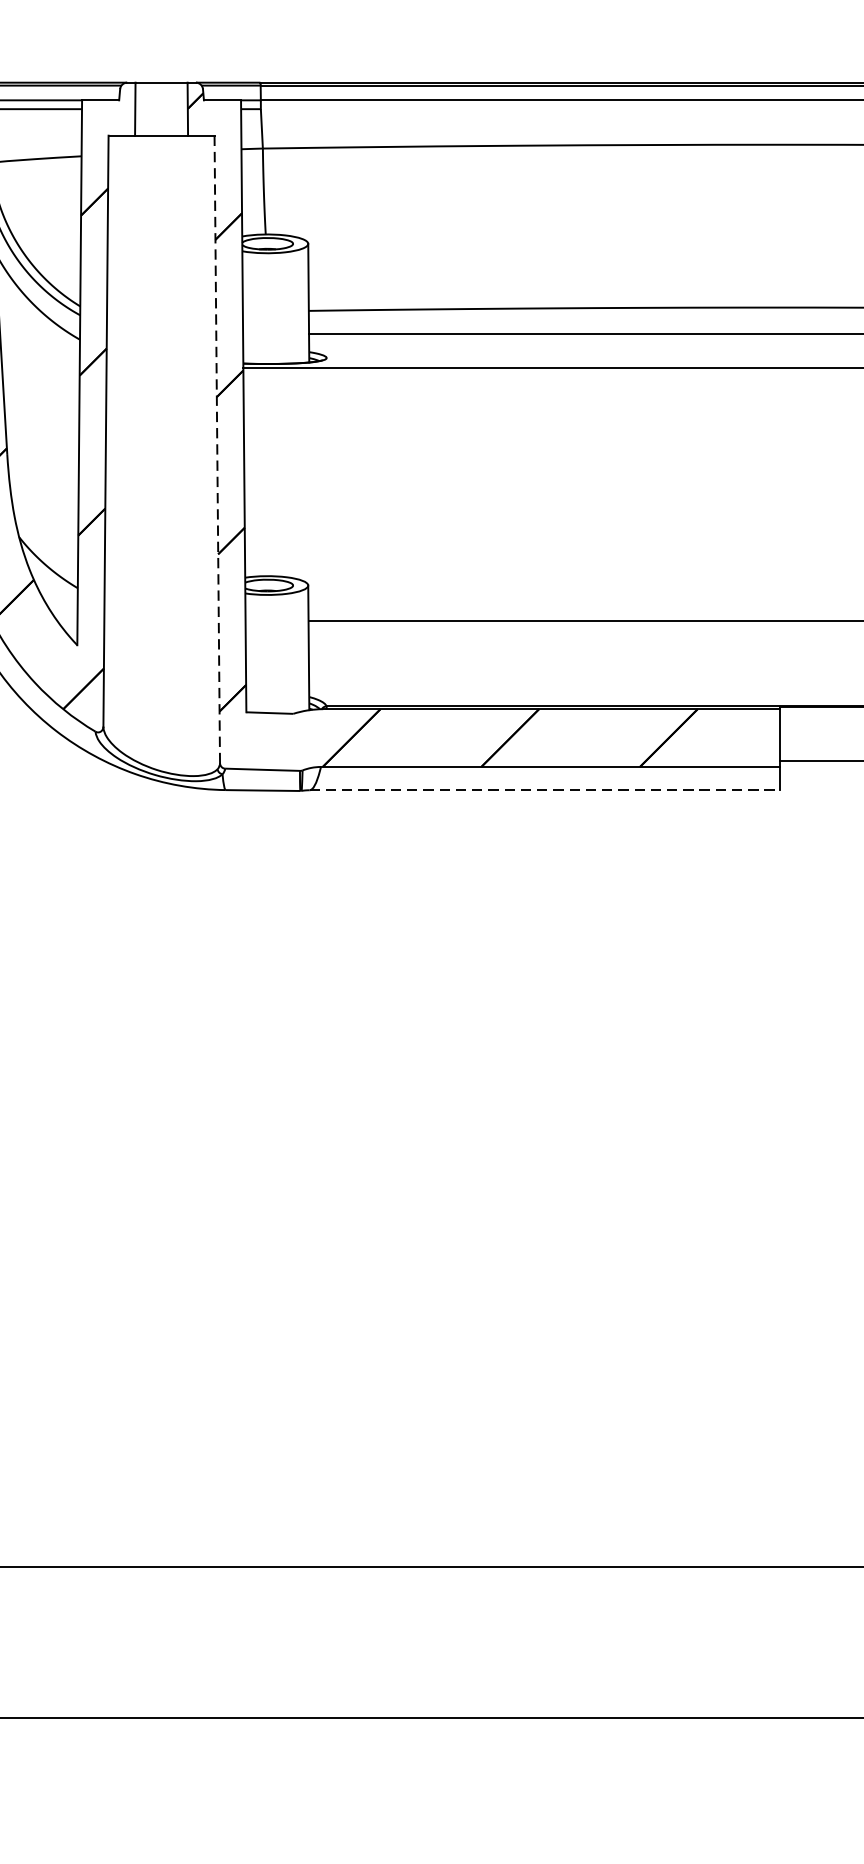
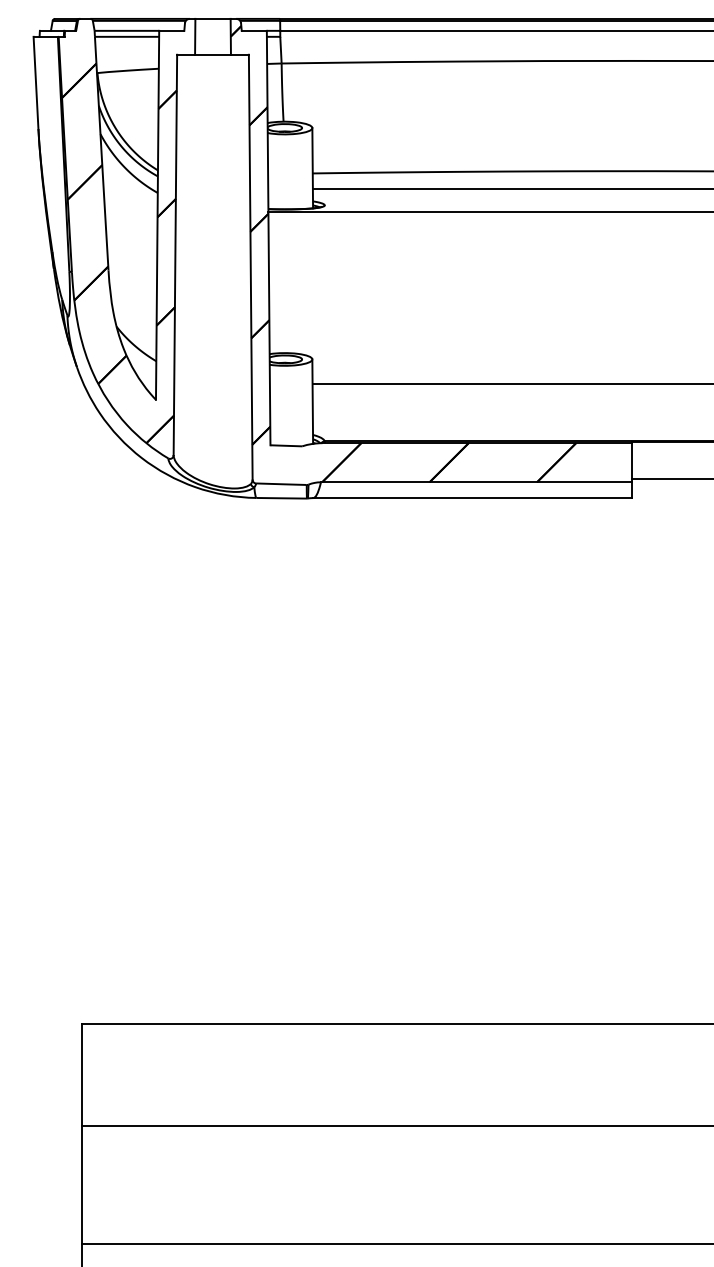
line: (216, 449) -> (250, 267), dashed -> solid
line: (544, 790) -> (472, 498), dashed -> solid

